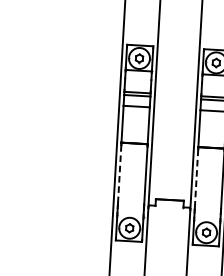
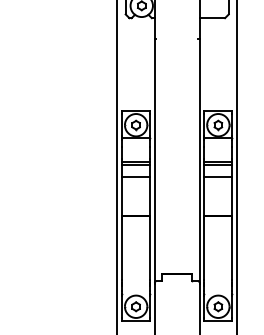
line: (120, 173) -> (122, 249), dashed -> solid
line: (196, 178) -> (204, 249), dashed -> solid

